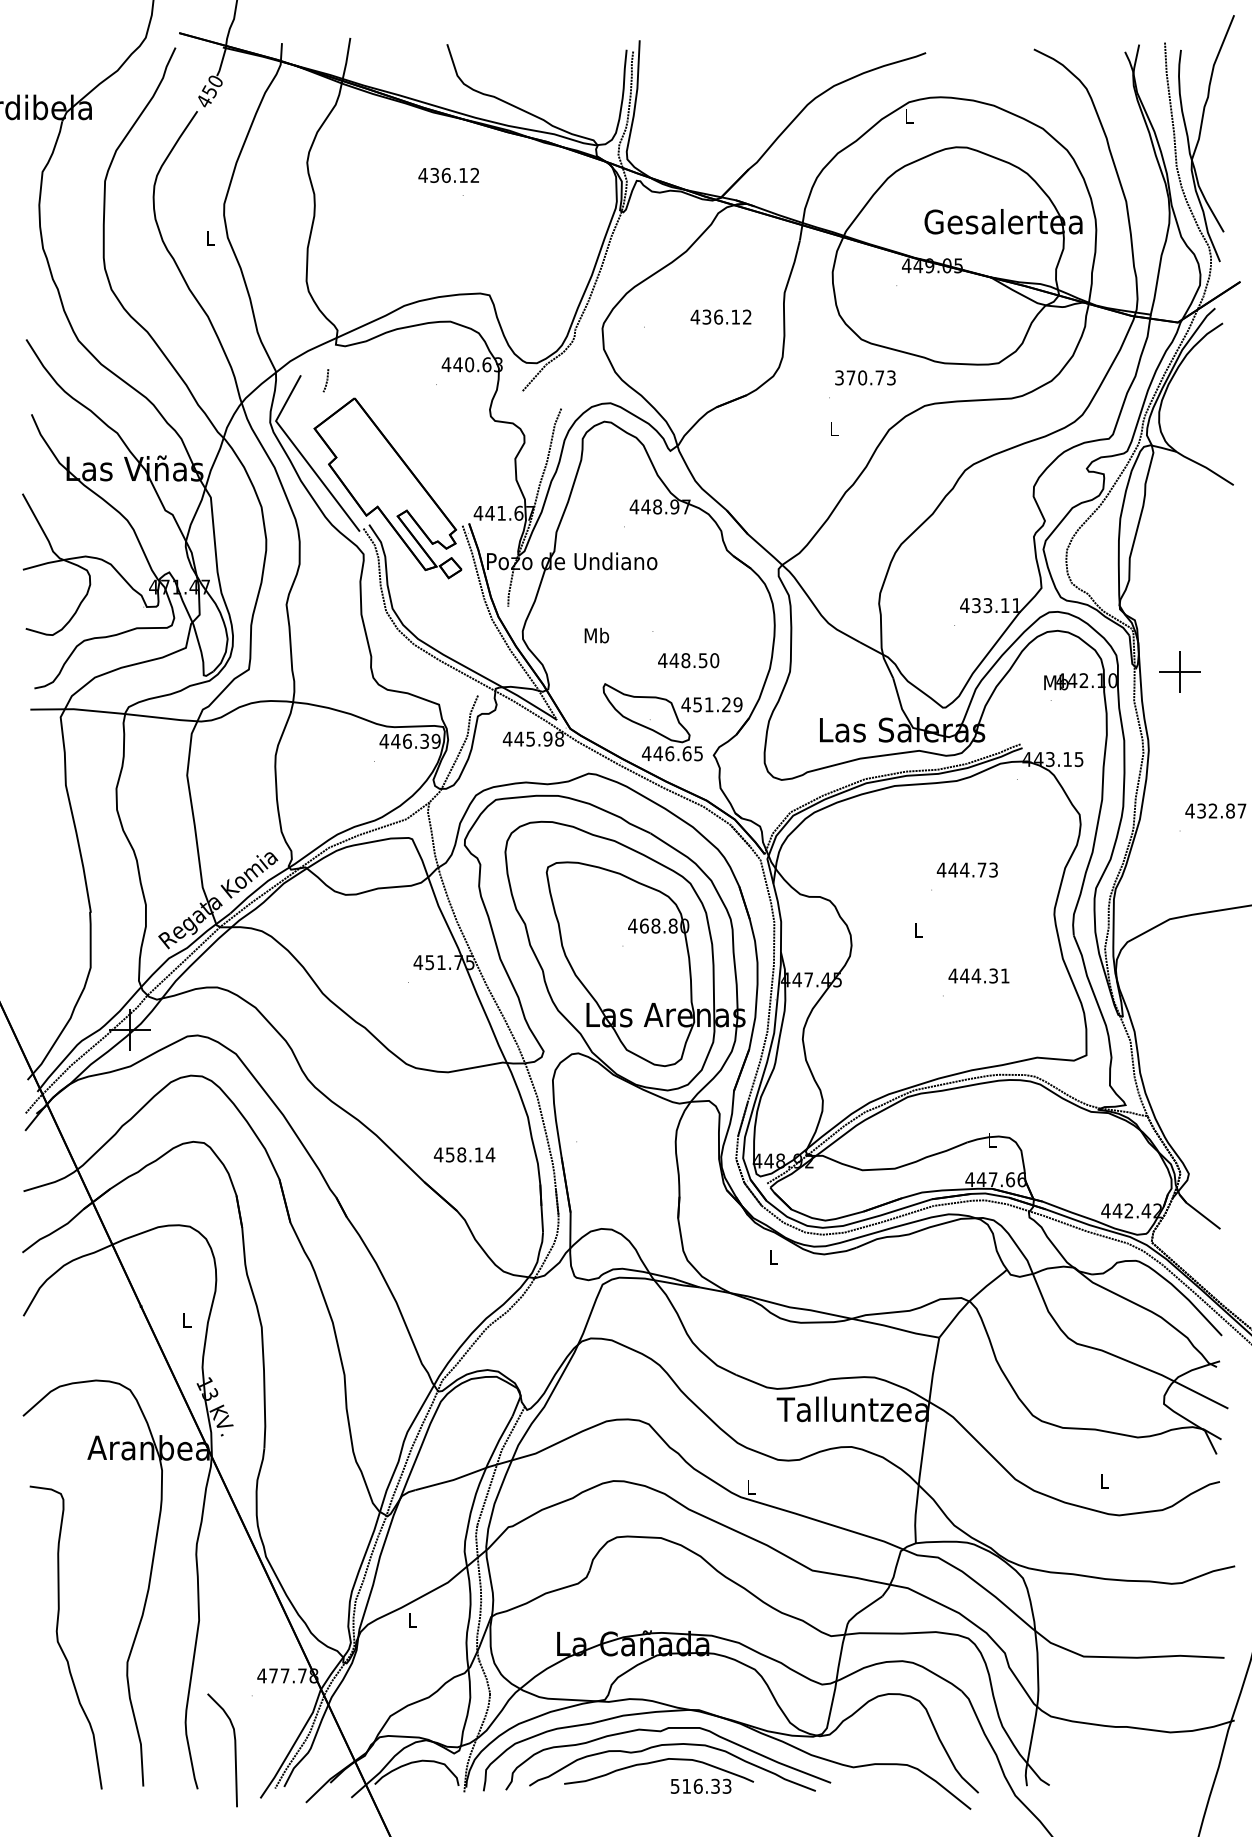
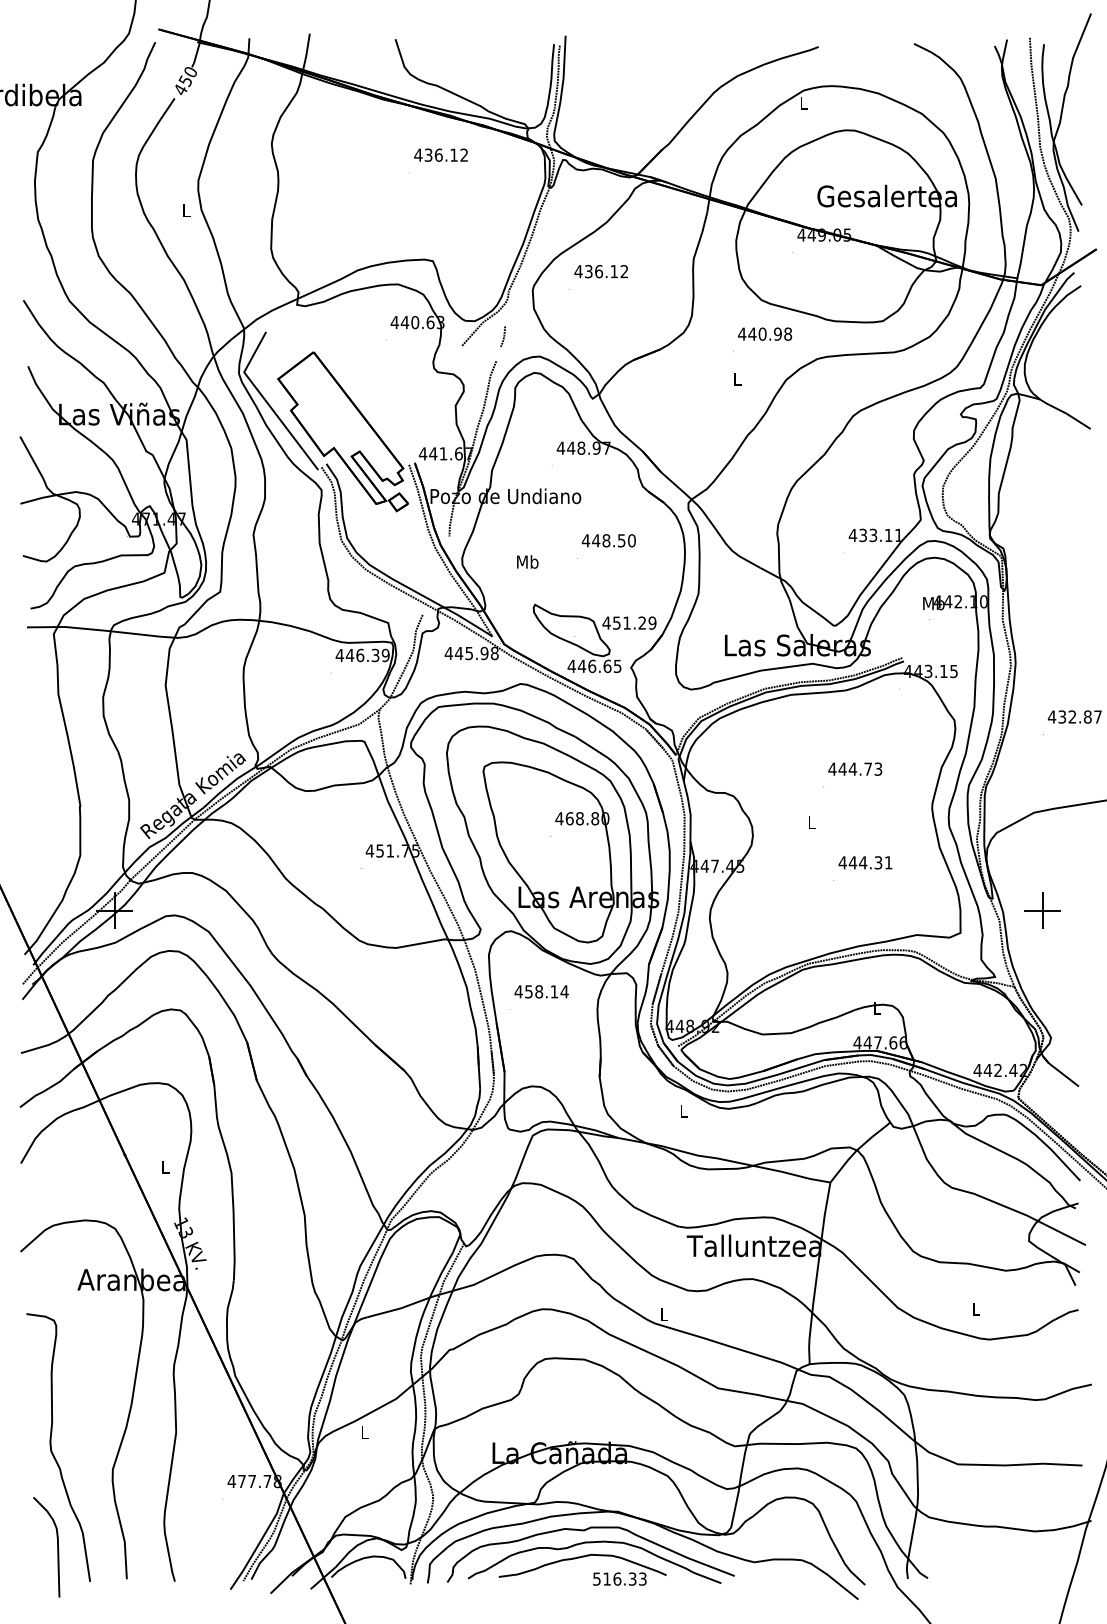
text: (448, 174) -> (440, 154), moved
text: (720, 316) -> (600, 271), moved
text: (864, 377) -> (764, 333), 370.73 -> 440.98
line: (326, 380) -> (503, 336), moved
text: (688, 660) -> (608, 540), moved
part: (1179, 671) -> (1042, 910), moved
text: (464, 1154) -> (541, 991), moved
curve: (234, 1750) -> (57, 1547), moved

